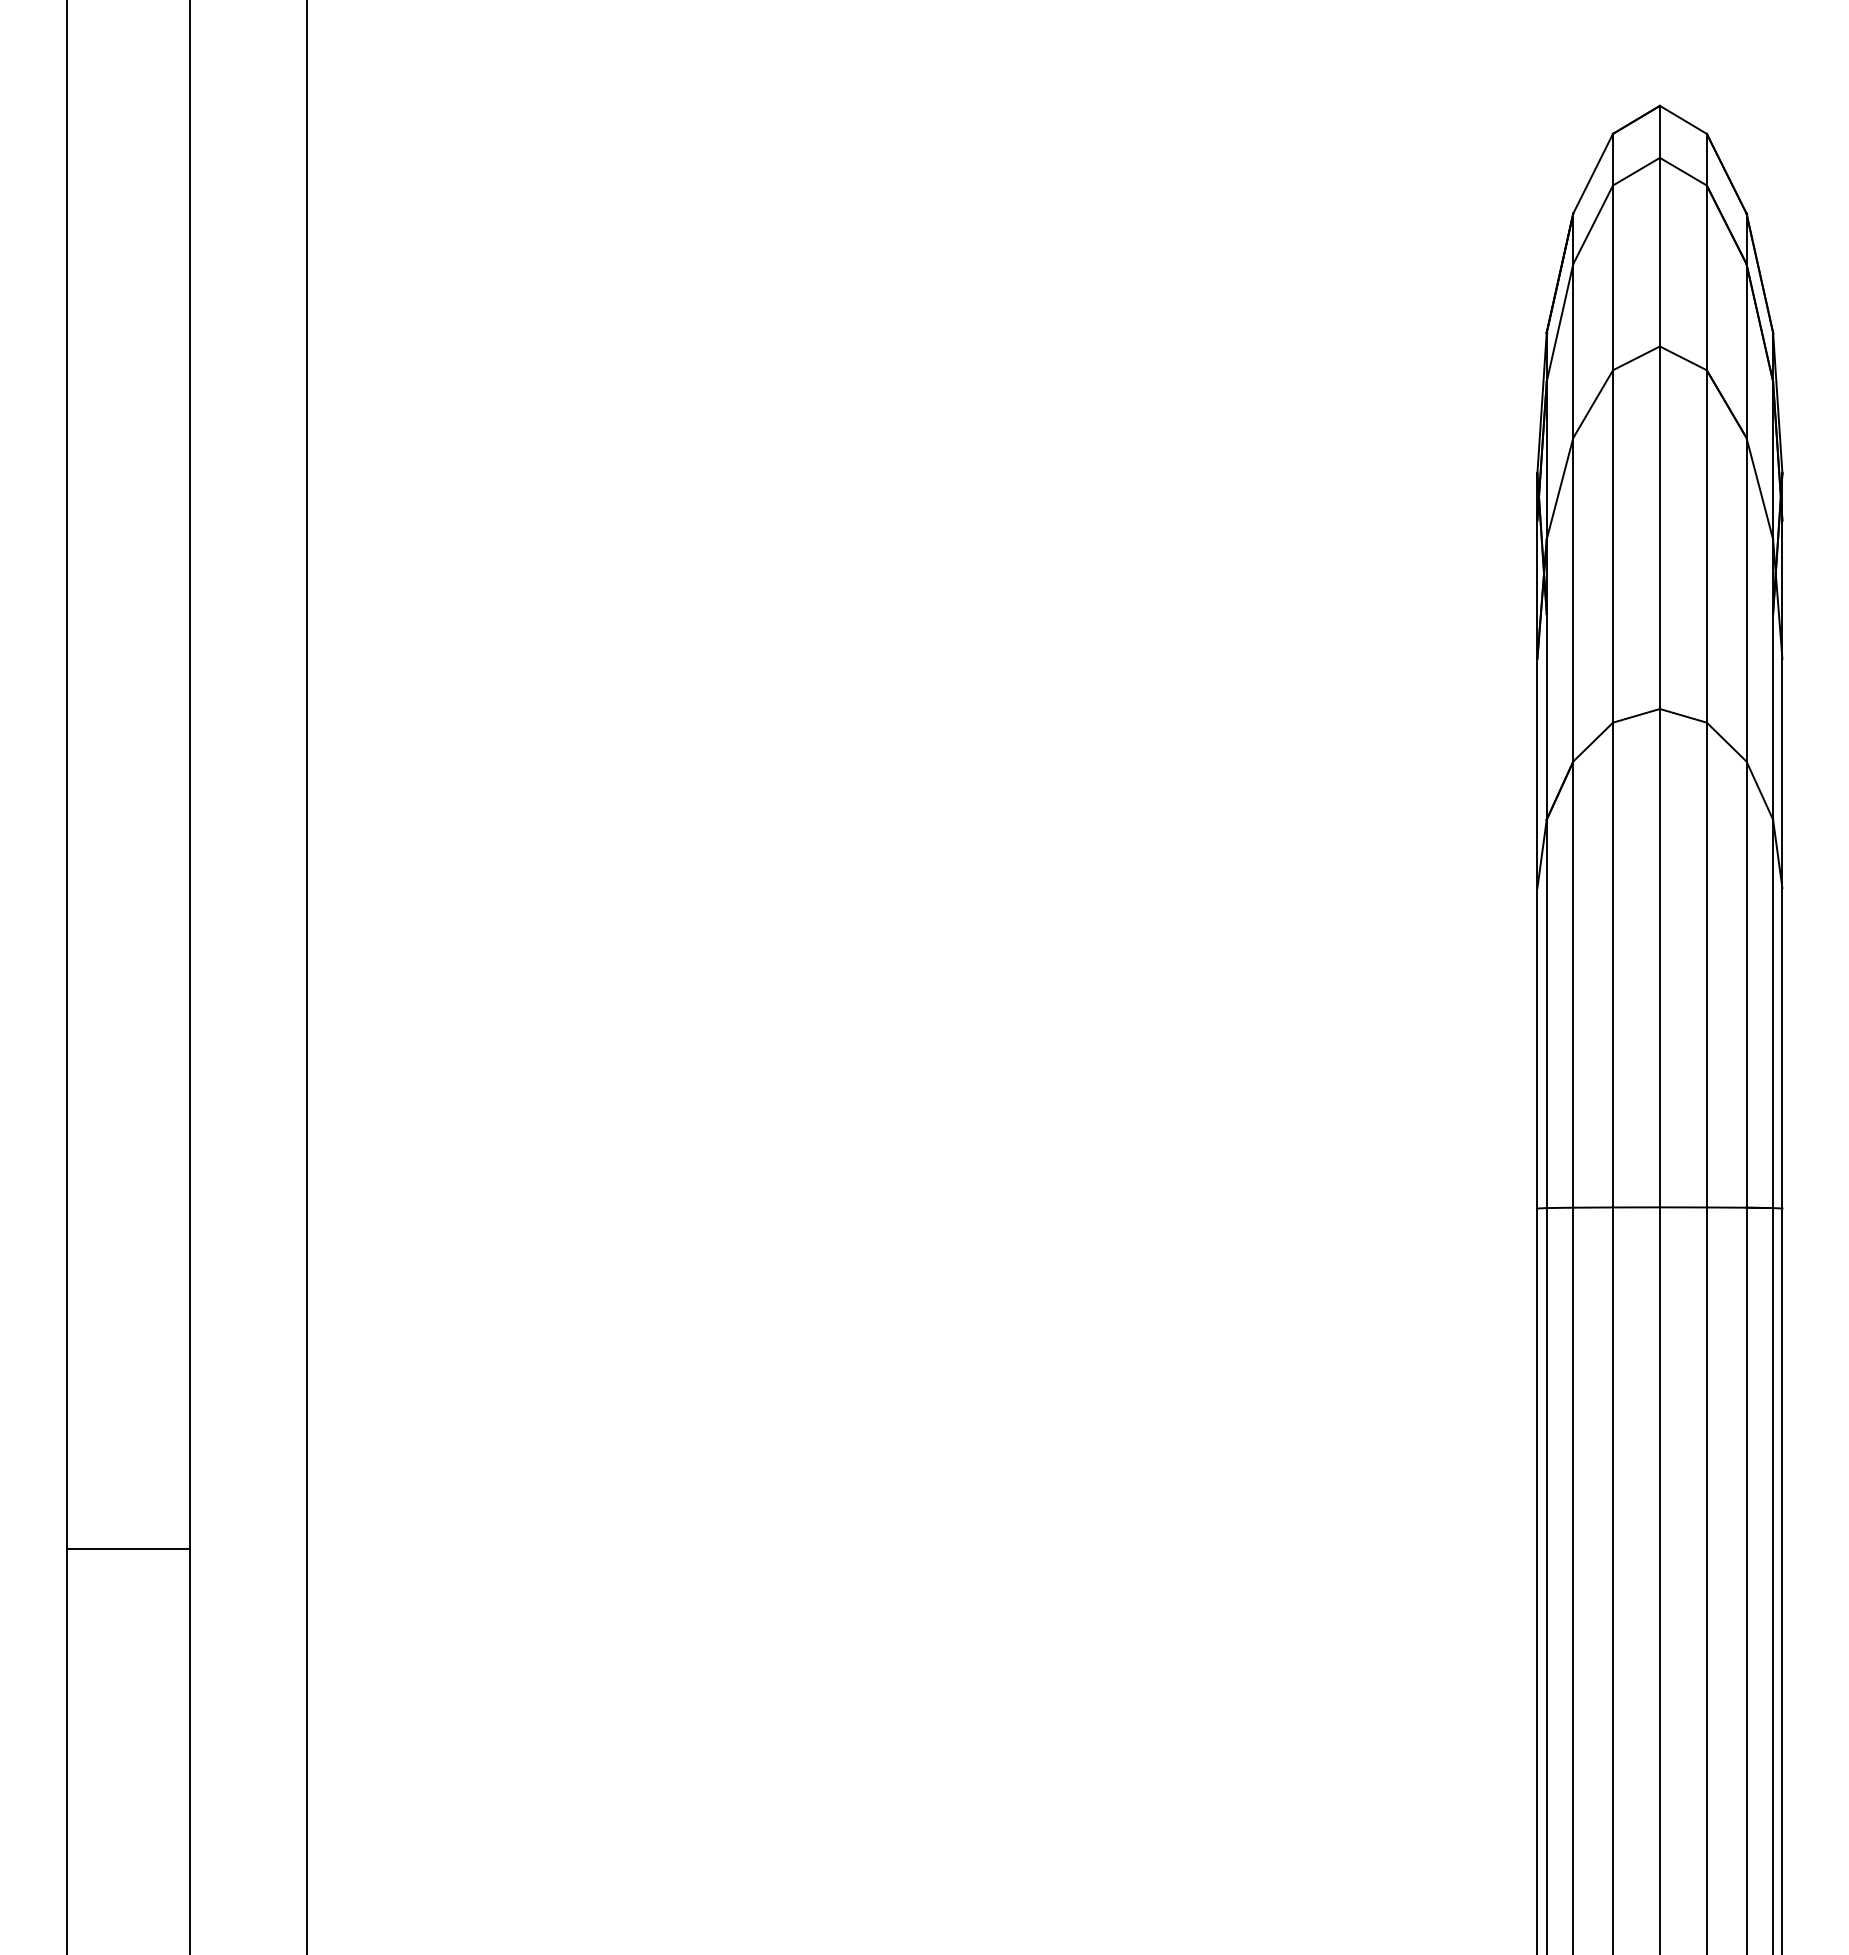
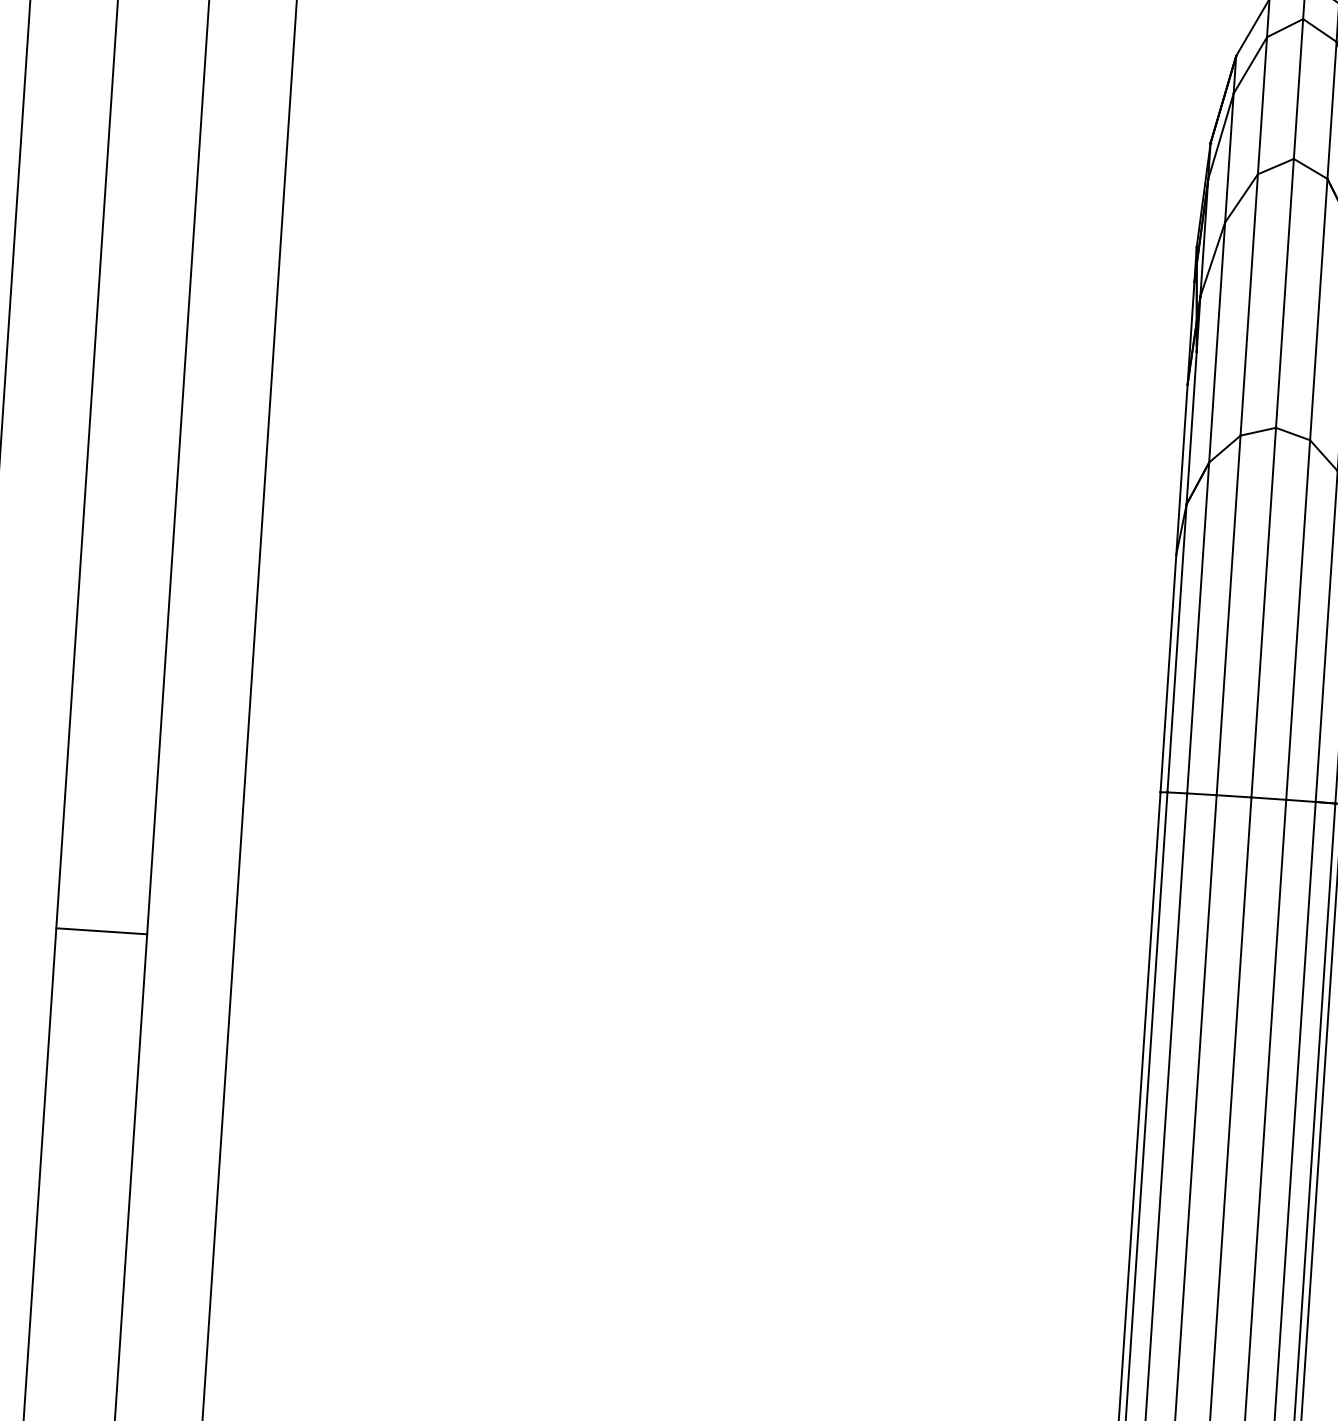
line: (128, 1548) -> (101, 931), moved

